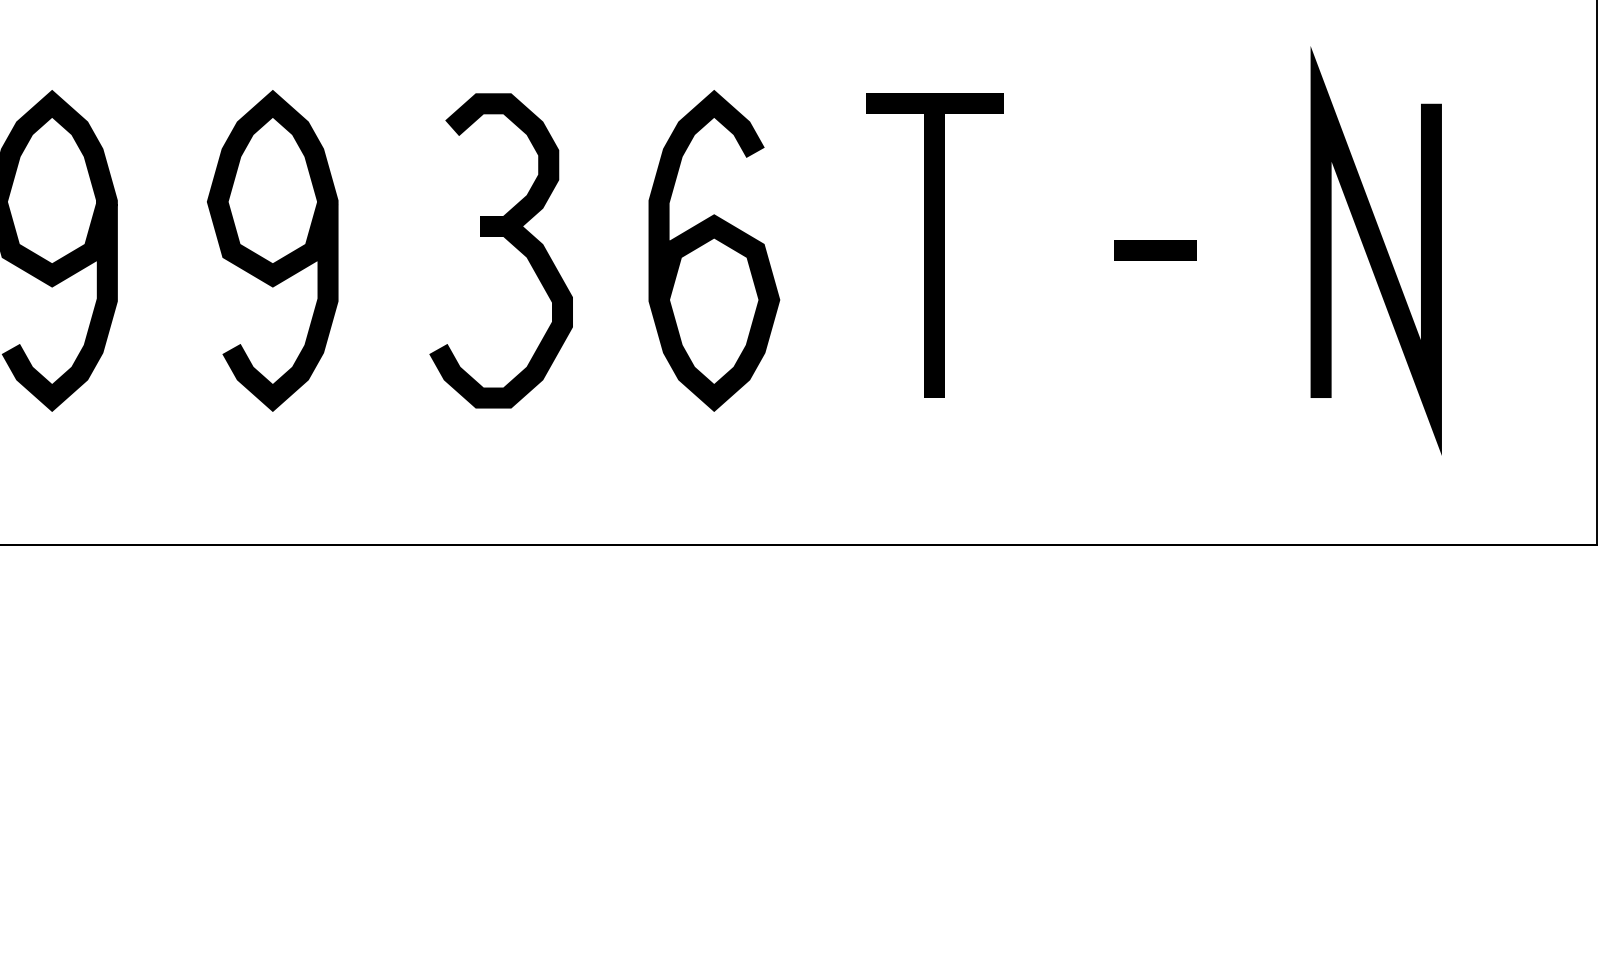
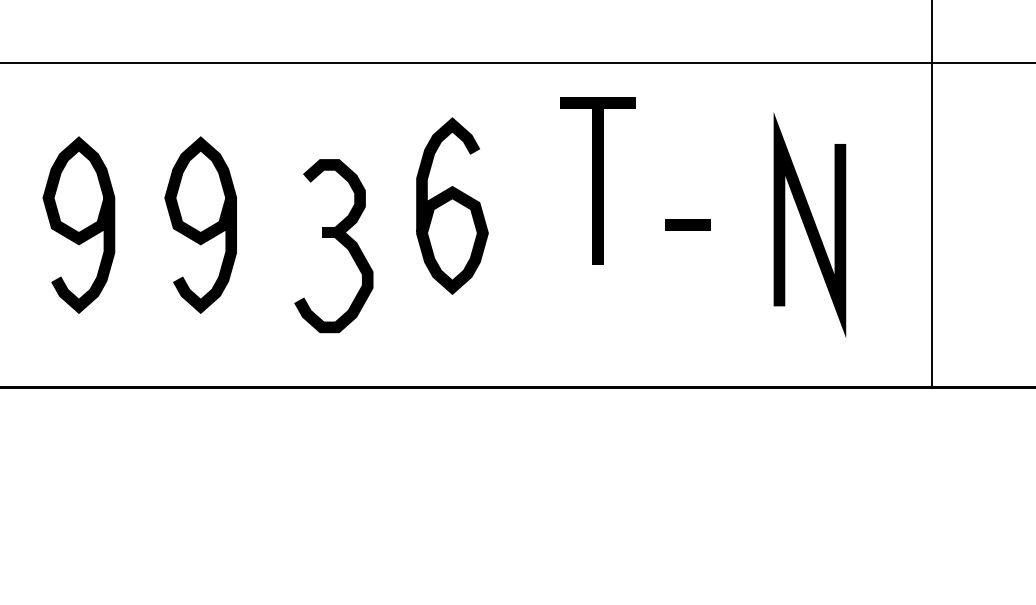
part: (509, 242) -> (338, 241), moved
curve: (708, 242) -> (449, 201), moved
part: (933, 244) -> (597, 180), moved

